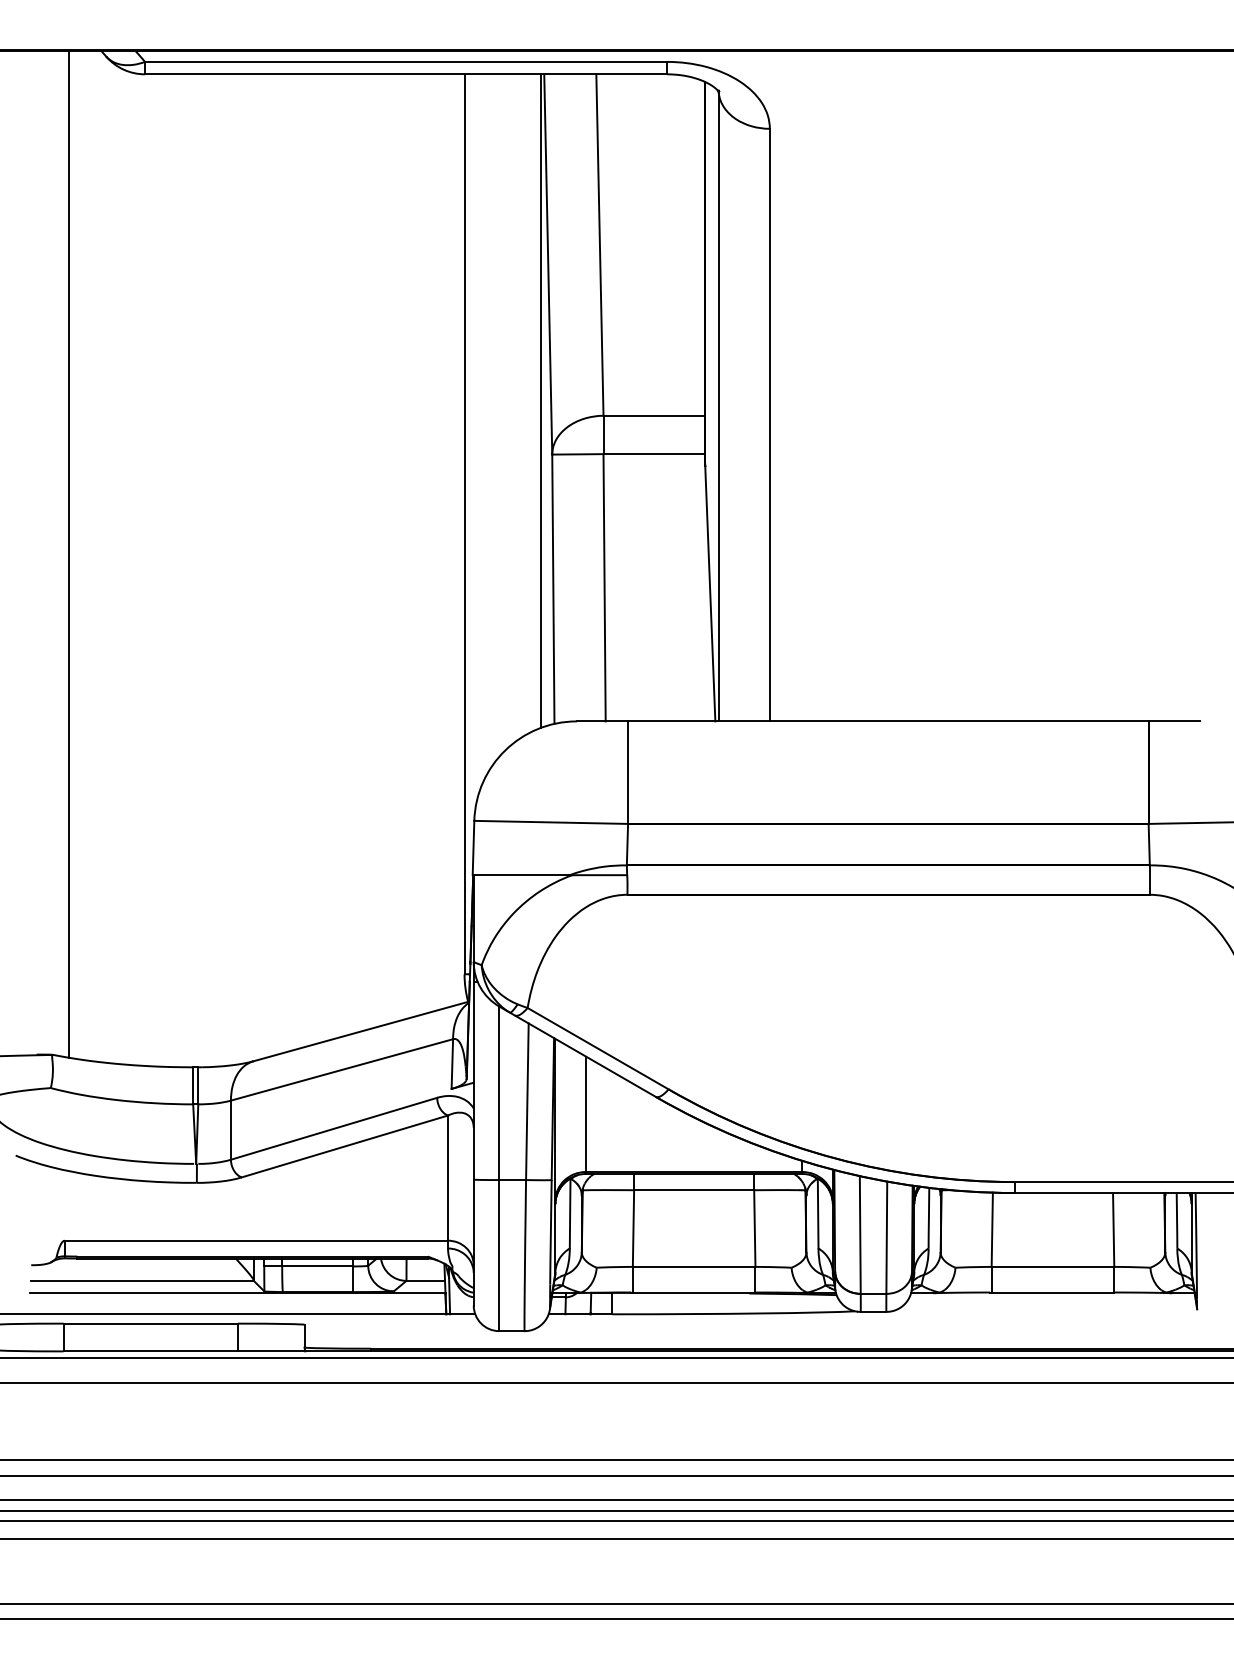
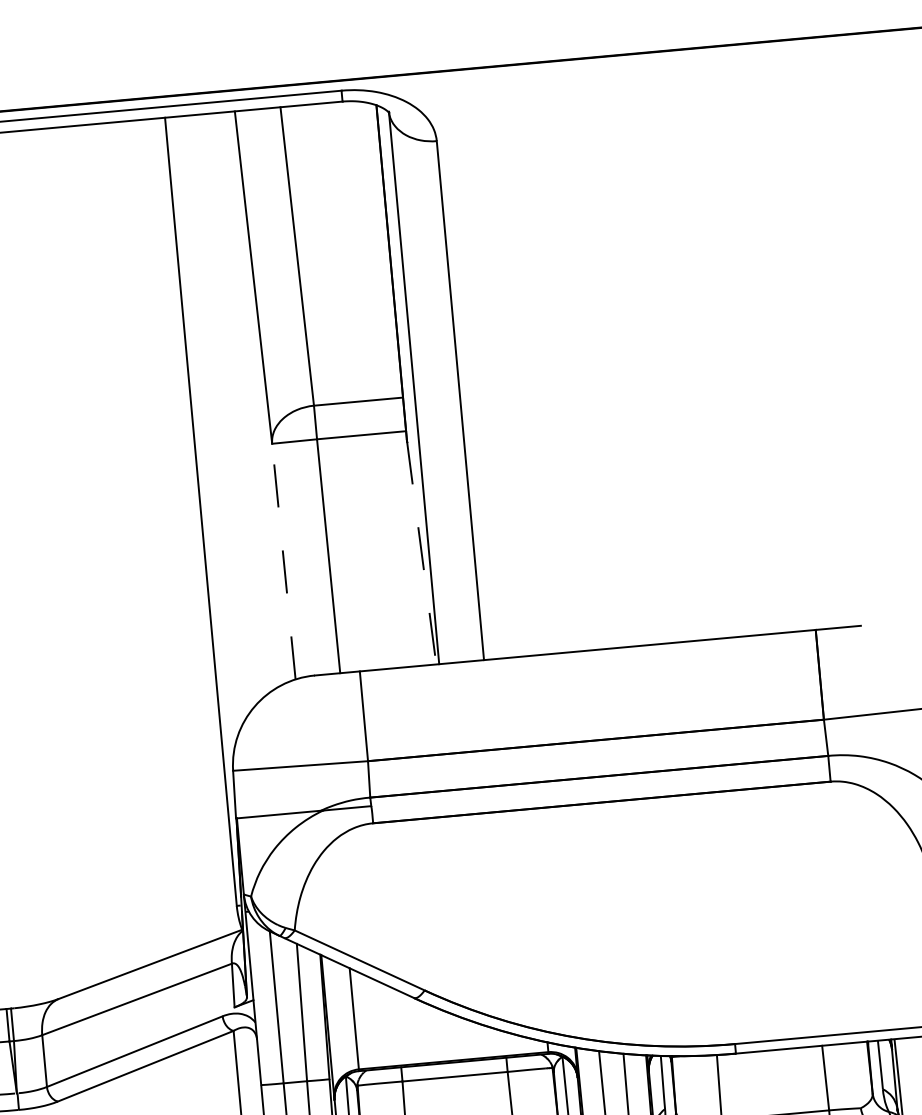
line: (541, 400) -> (258, 397), removed
line: (553, 589) -> (284, 561), solid -> dashed
line: (710, 593) -> (421, 552), solid -> dashed

